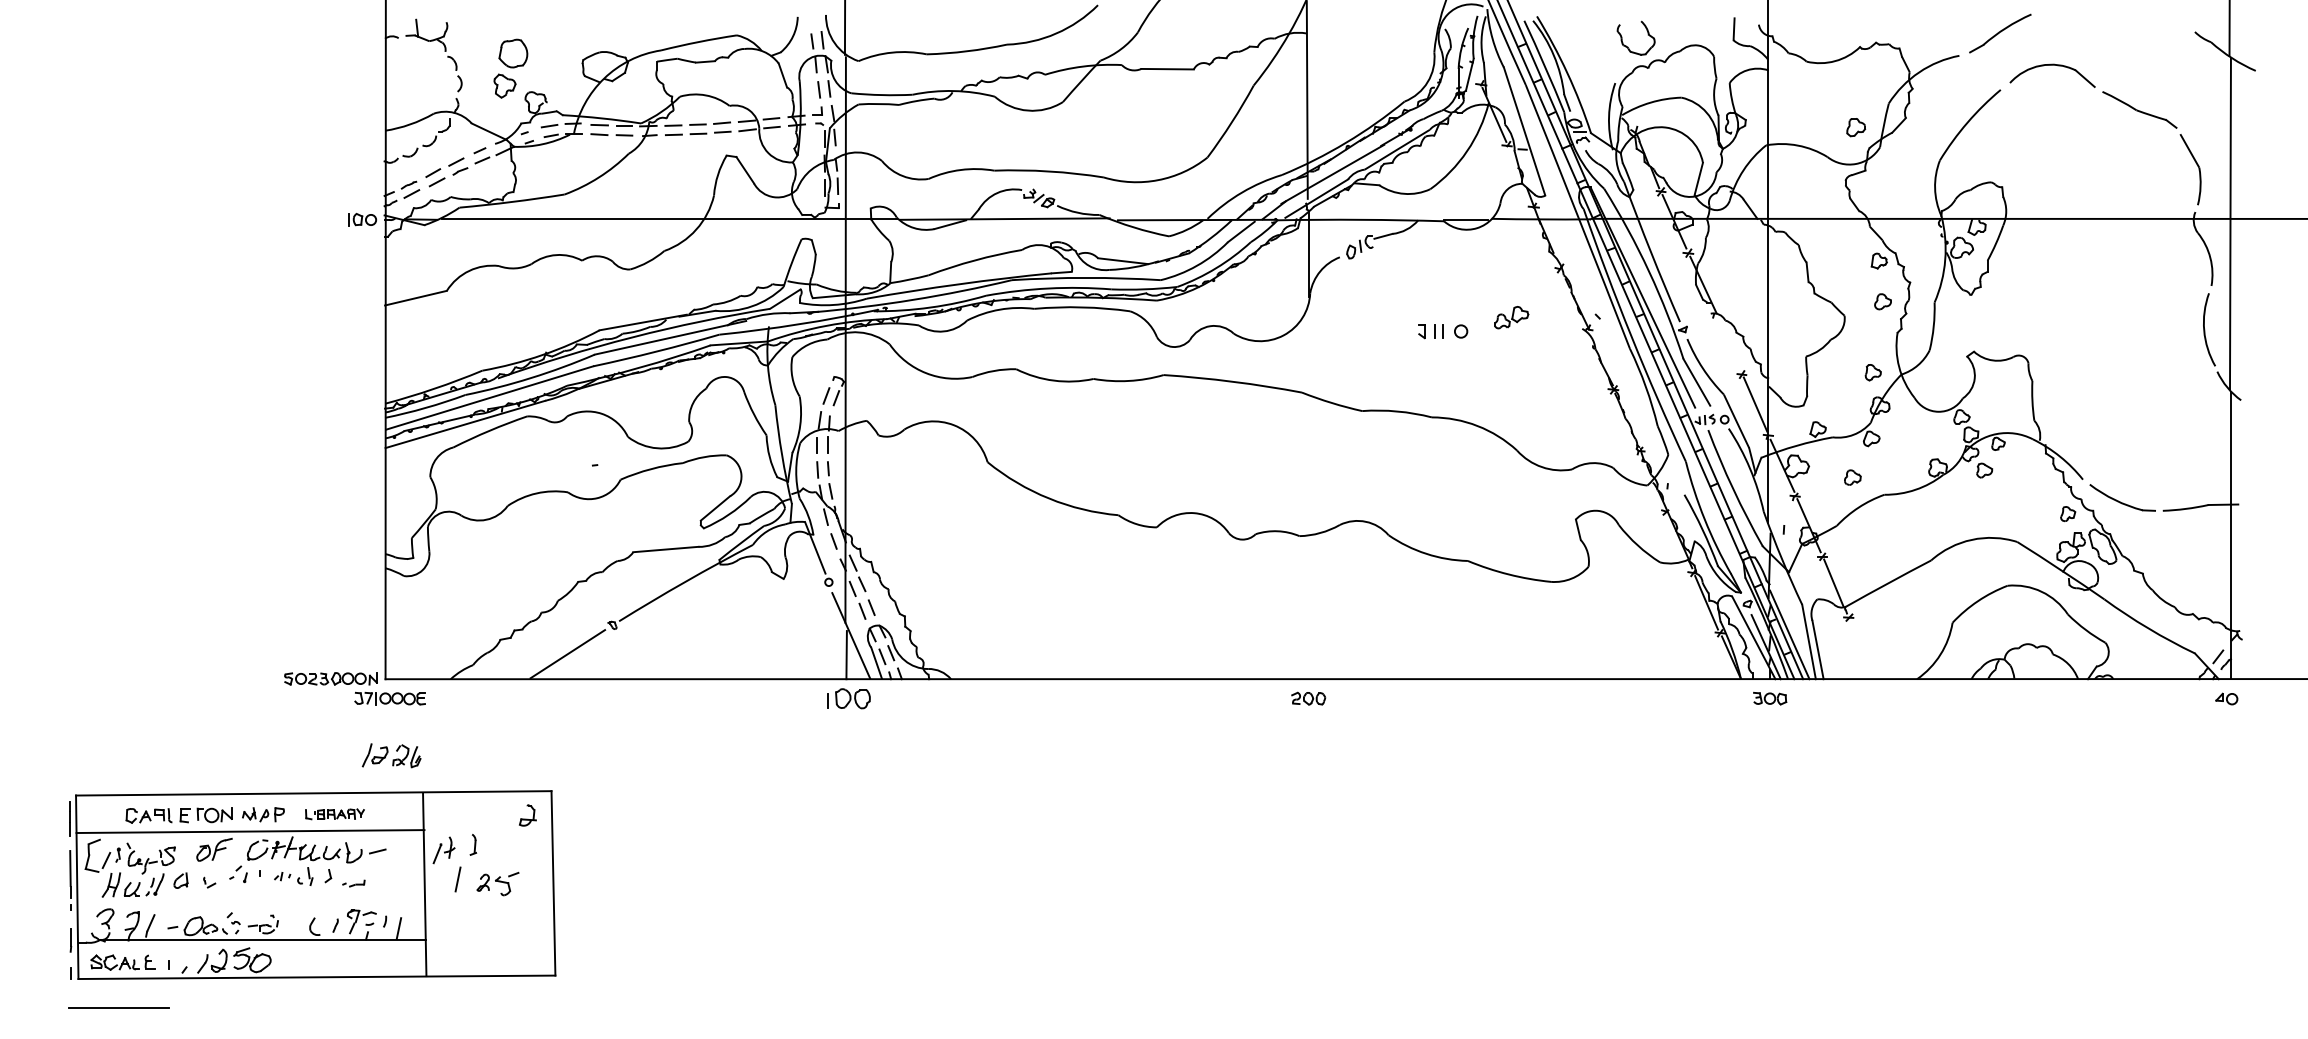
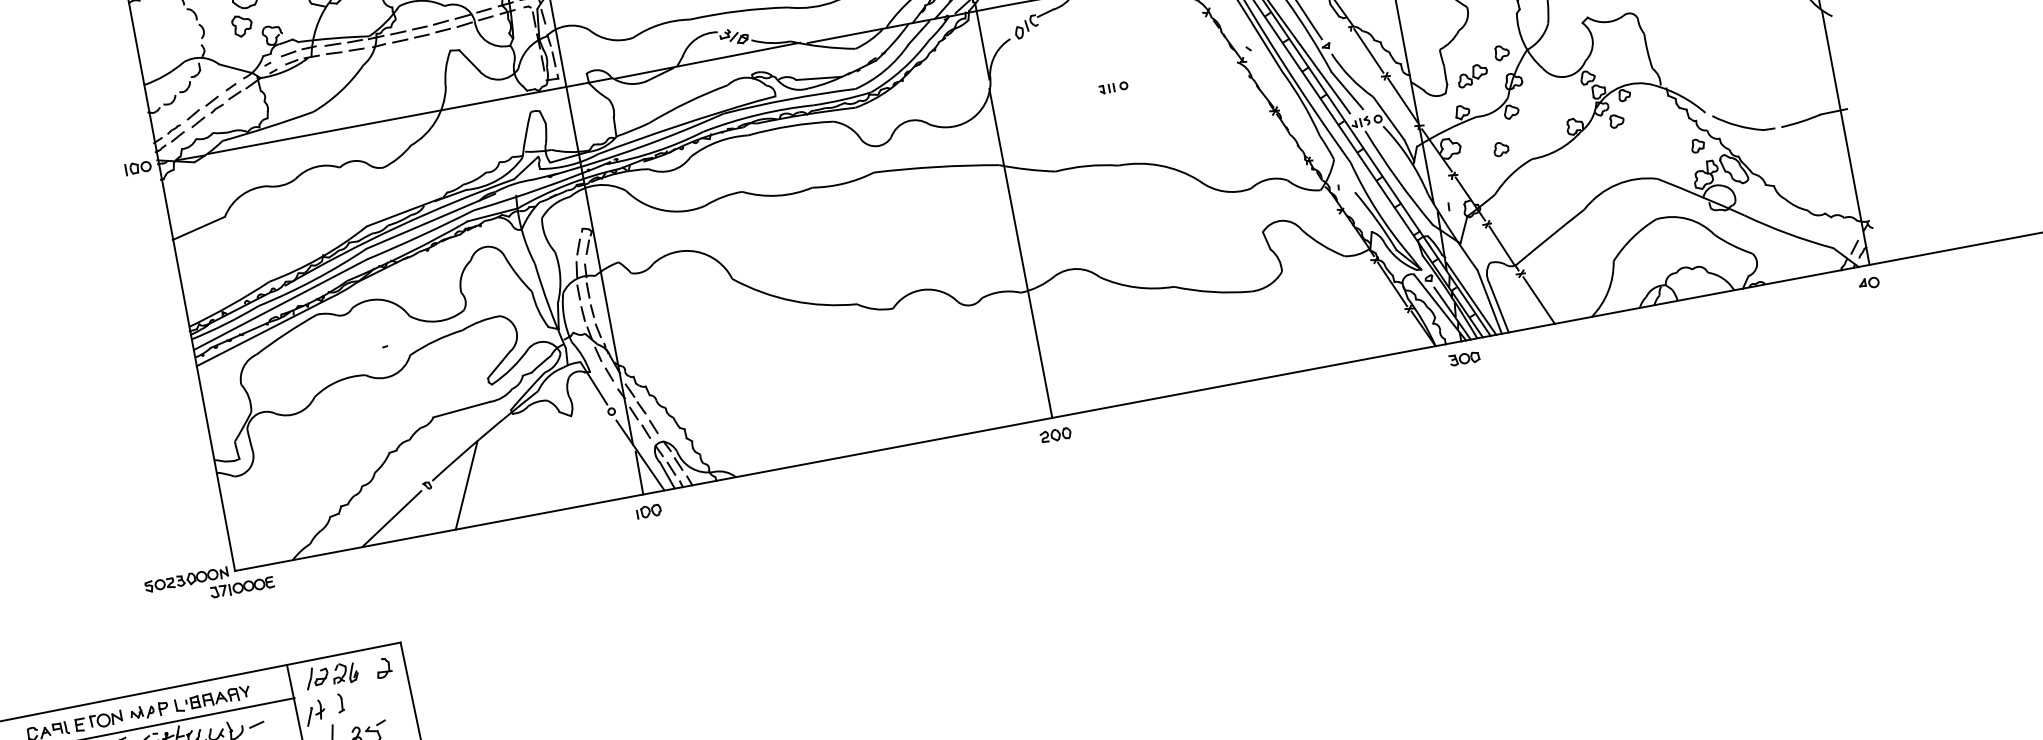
part: (1511, 317) -> (1472, 75), moved
part: (1442, 331) -> (1113, 87), size x0.62
line: (1728, 343) -> (1368, 51), added
line: (1307, 493) -> (1020, 253), added
line: (655, 633) -> (466, 485), added
line: (1862, 650) -> (1538, 300), added
part: (849, 698) -> (649, 511), size x0.62
part: (391, 755) -> (331, 675), moved
part: (334, 814) -> (212, 699), size x1.43

